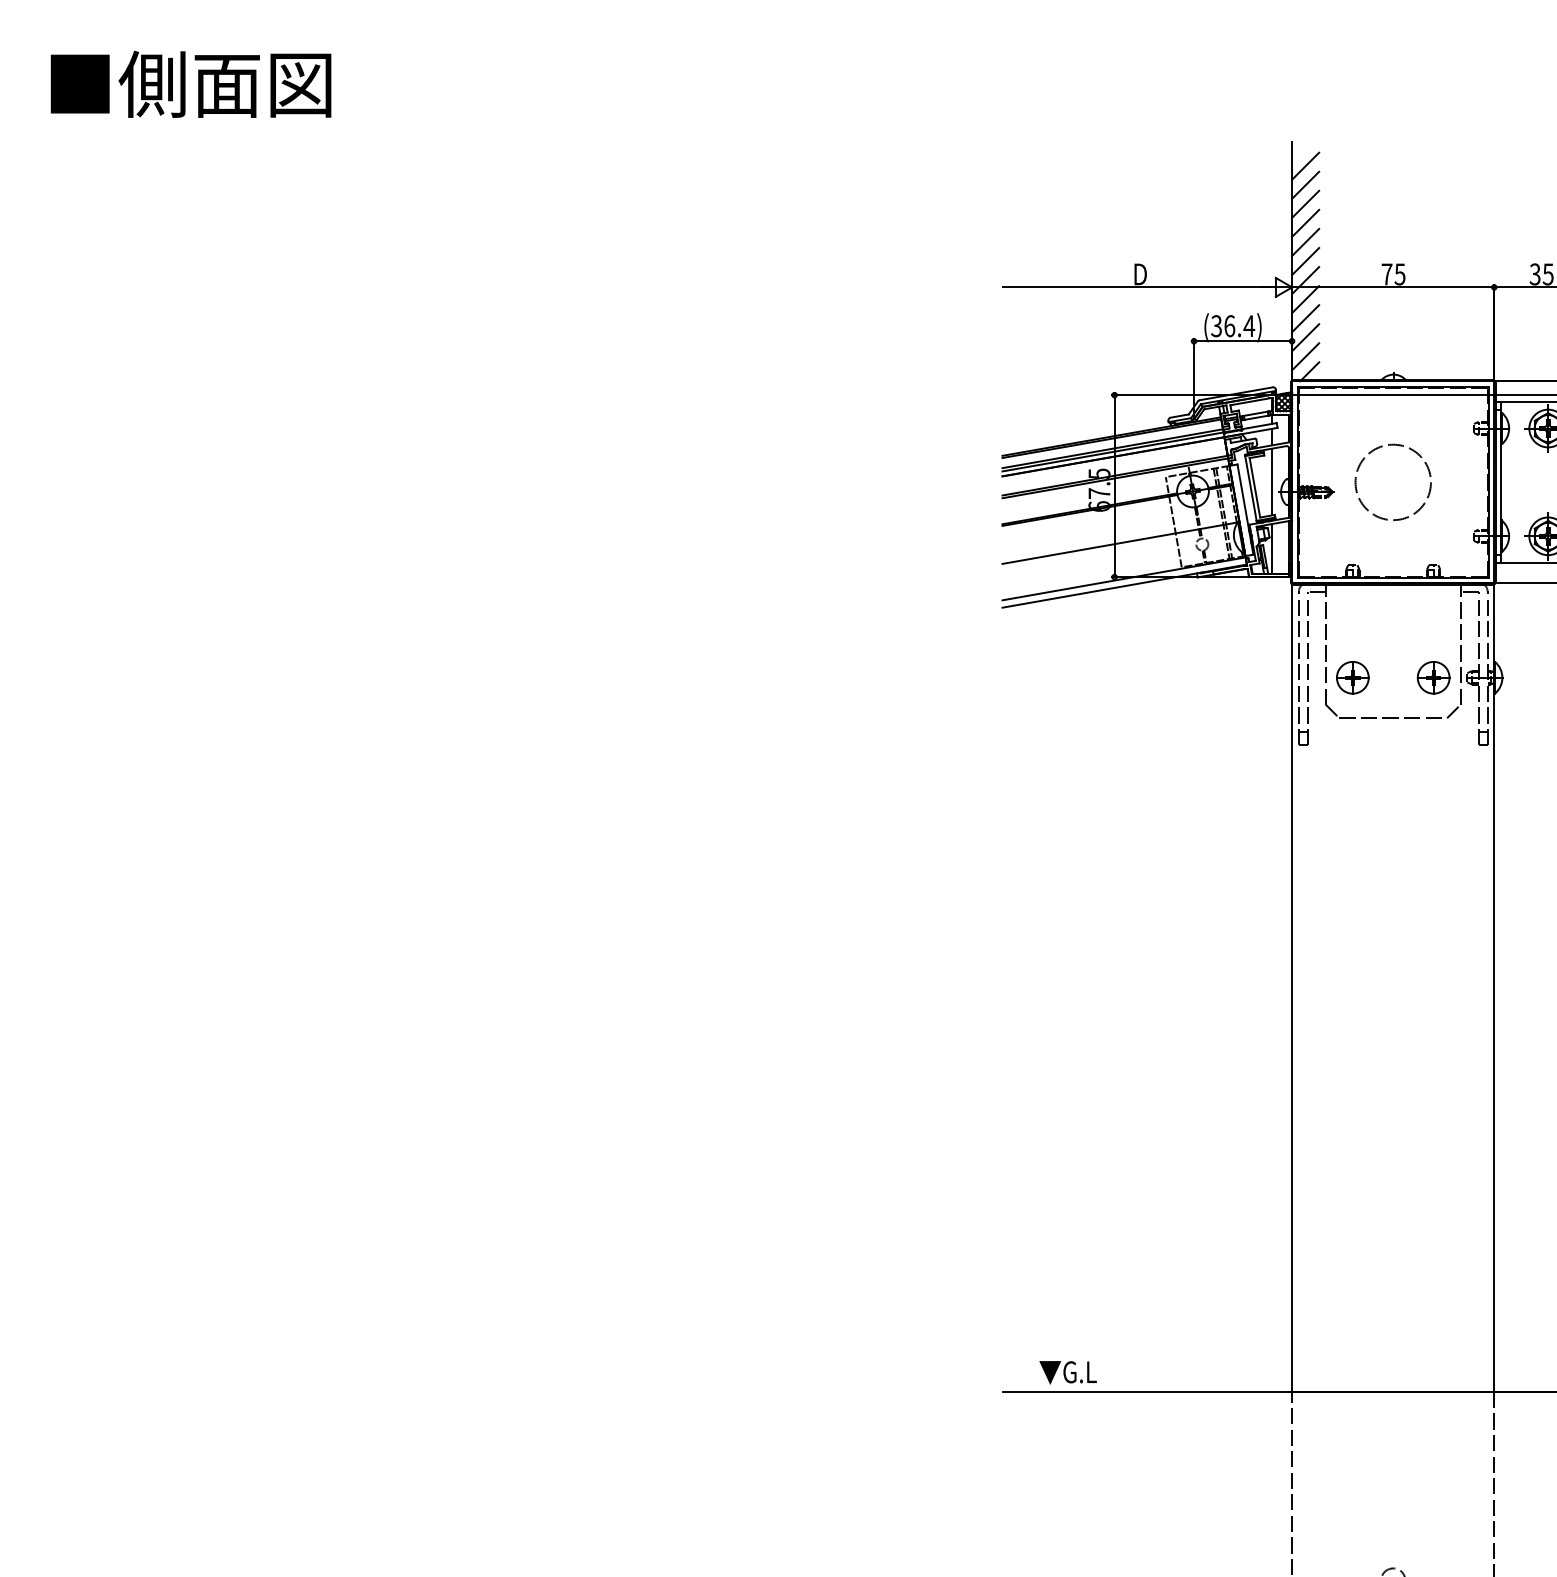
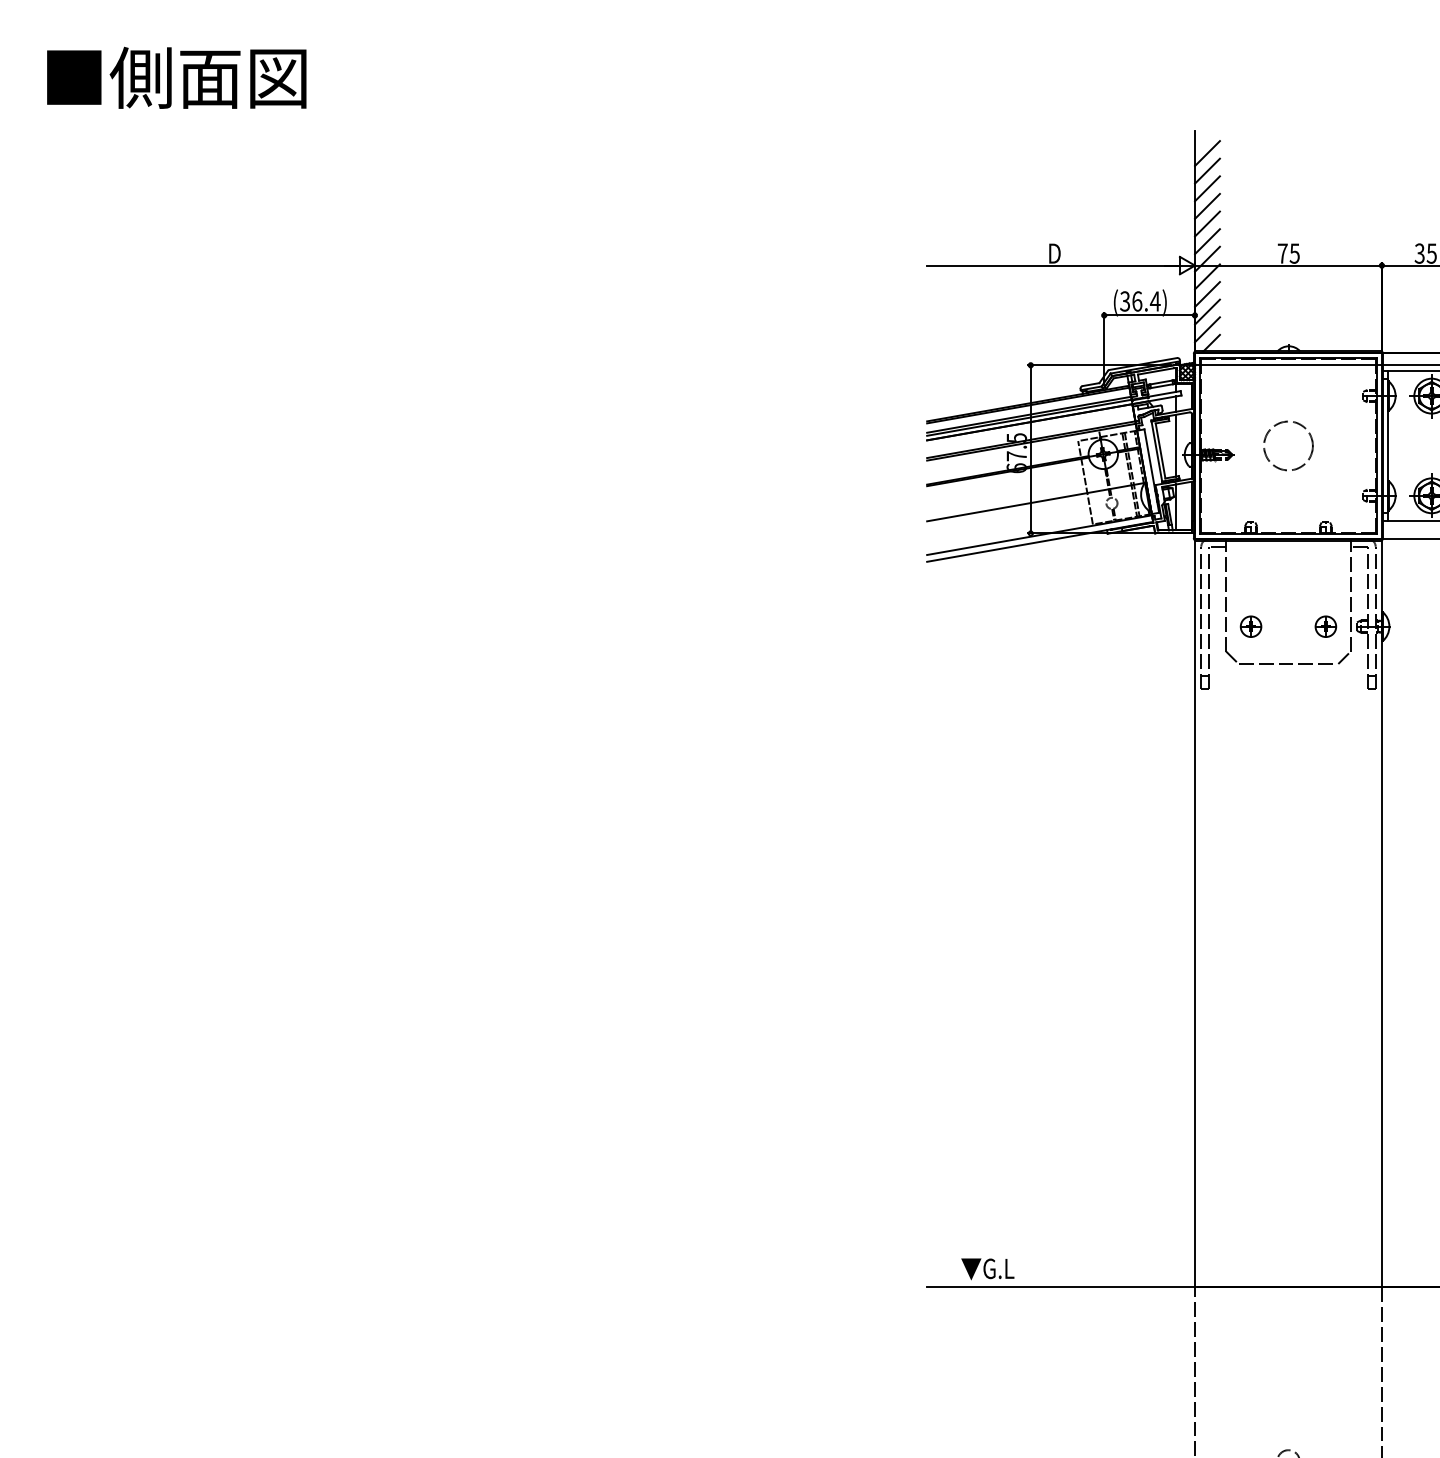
circle: (1393, 481) -> (1288, 445), size x0.7
part: (1352, 677) -> (1250, 626), size x0.7
part: (1433, 677) -> (1325, 626), size x0.7

